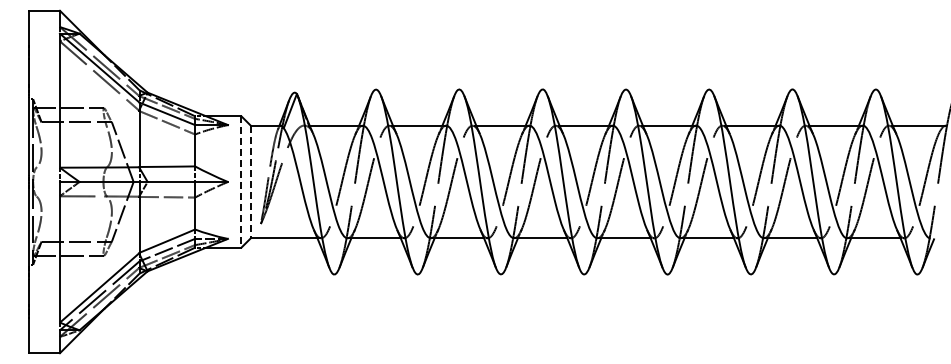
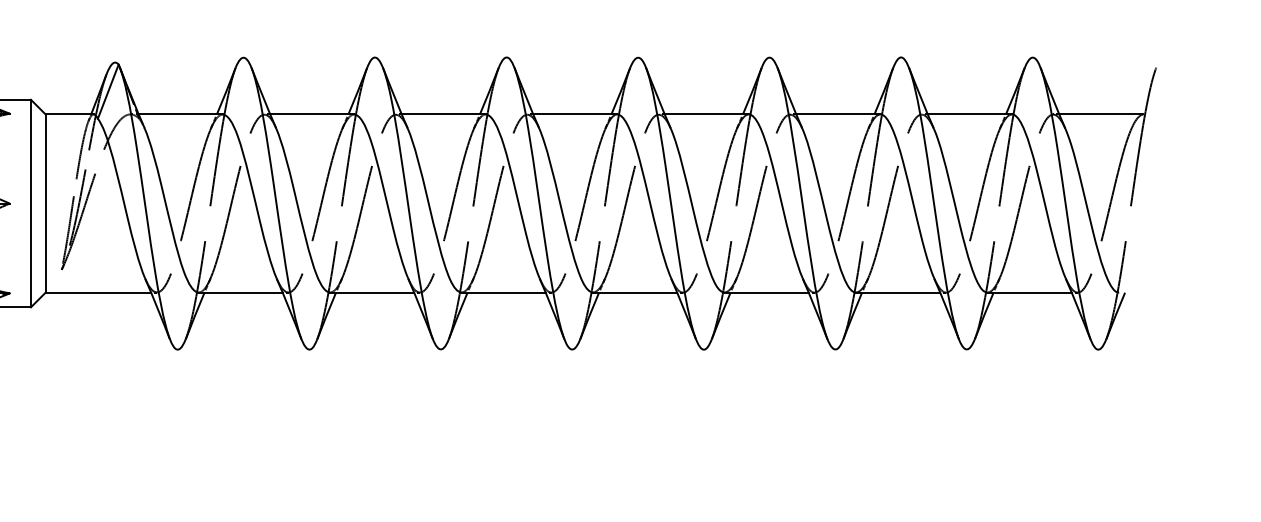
line: (241, 182) -> (31, 204), dashed -> solid
line: (250, 182) -> (45, 204), dashed -> solid

